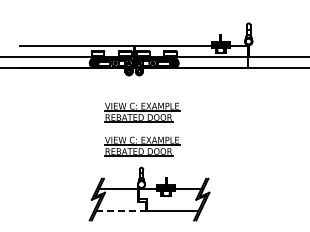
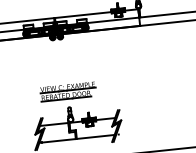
part: (142, 112) -> (65, 66), removed
line: (120, 211) -> (57, 141), dashed -> solid

